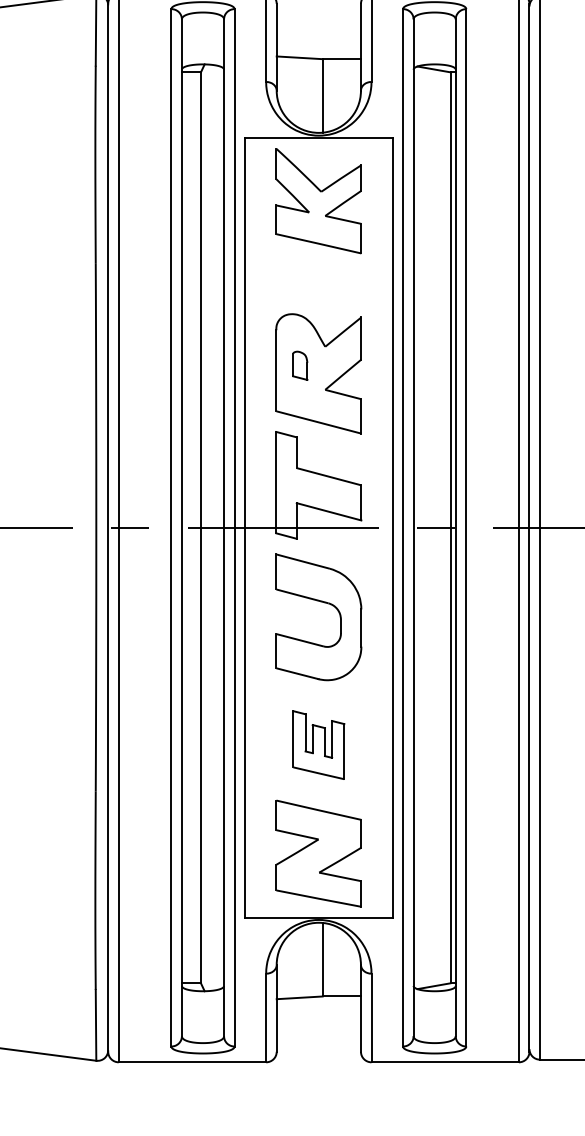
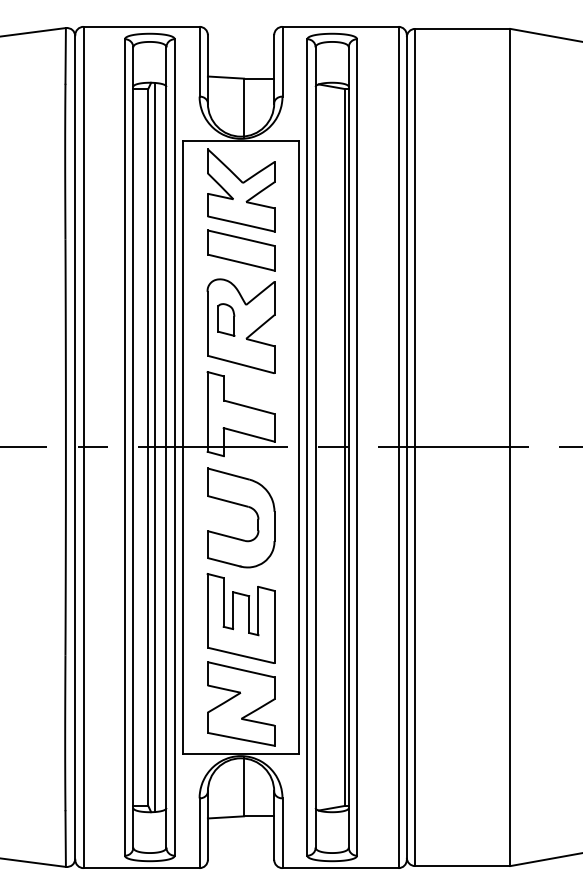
part: (319, 277) -> (241, 250), added
part: (300, 365) -> (226, 319), size x1.43
line: (210, 527) -> (155, 447), added
part: (318, 745) -> (240, 618), size x1.67

